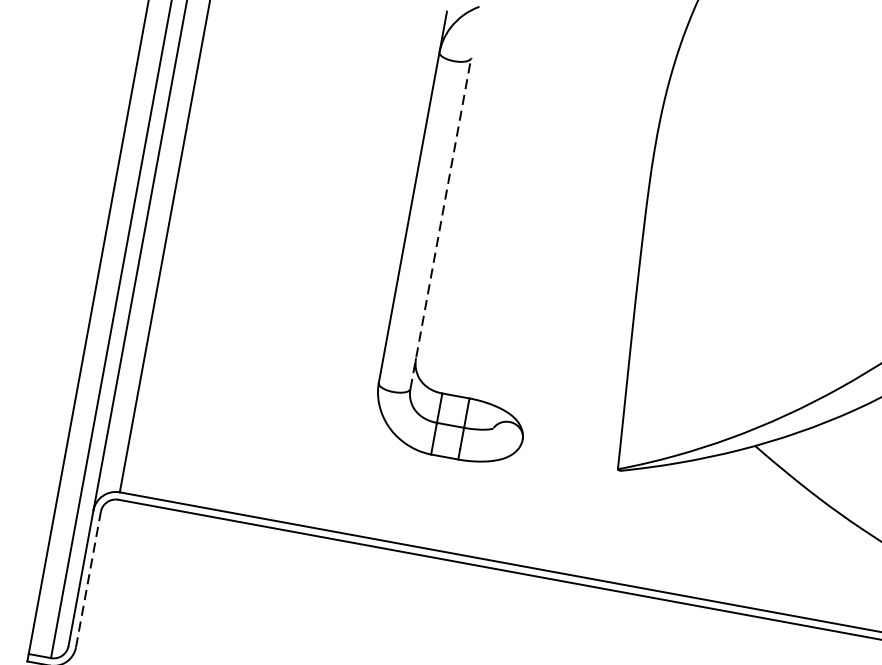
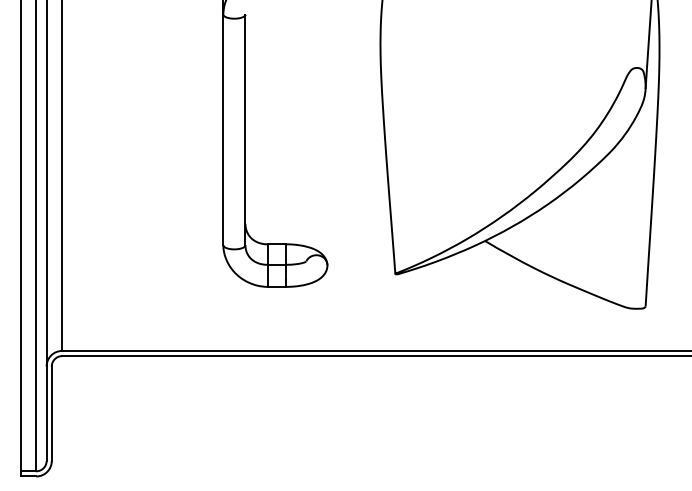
line: (441, 223) -> (245, 129), dashed -> solid
line: (88, 579) -> (51, 413), dashed -> solid

